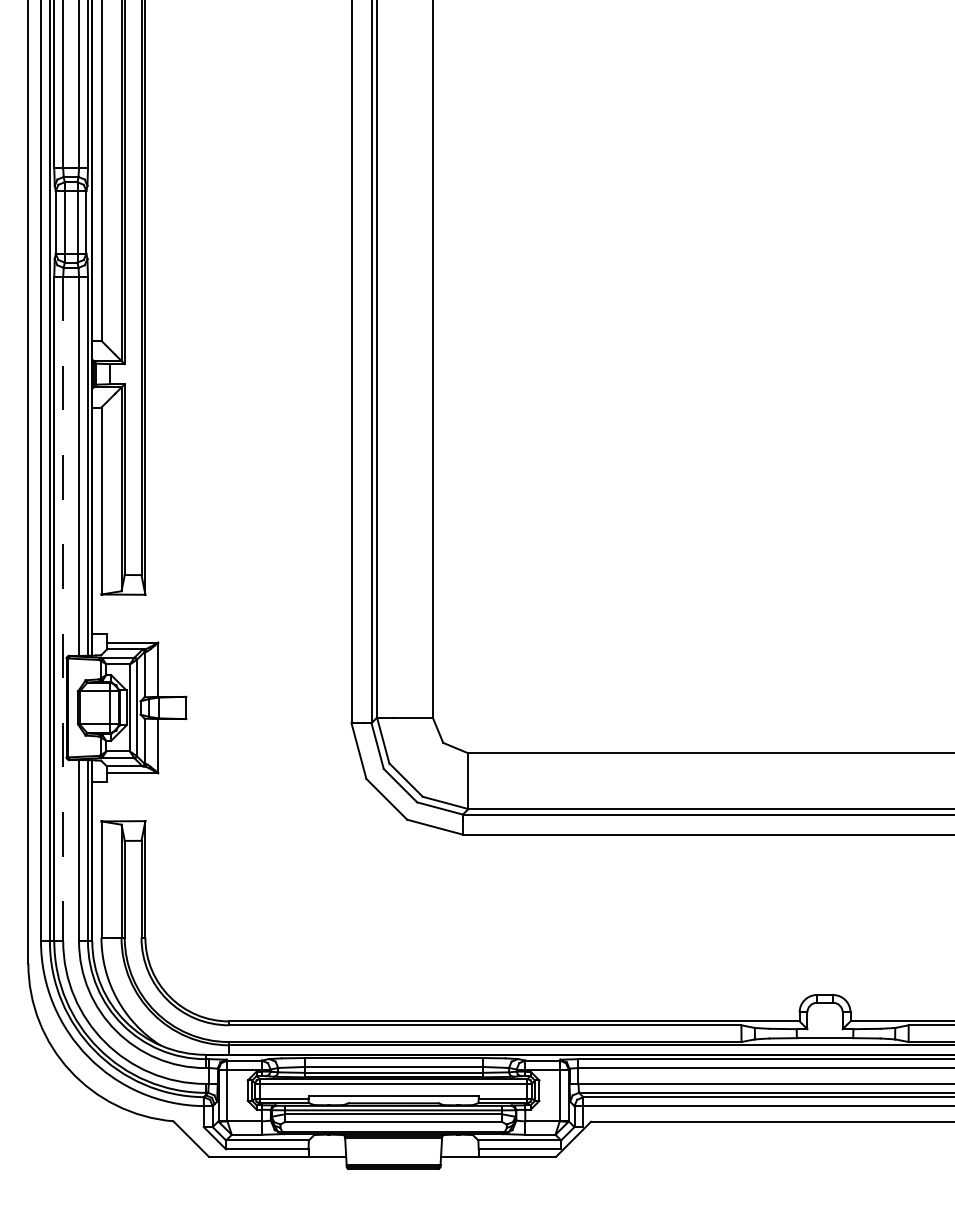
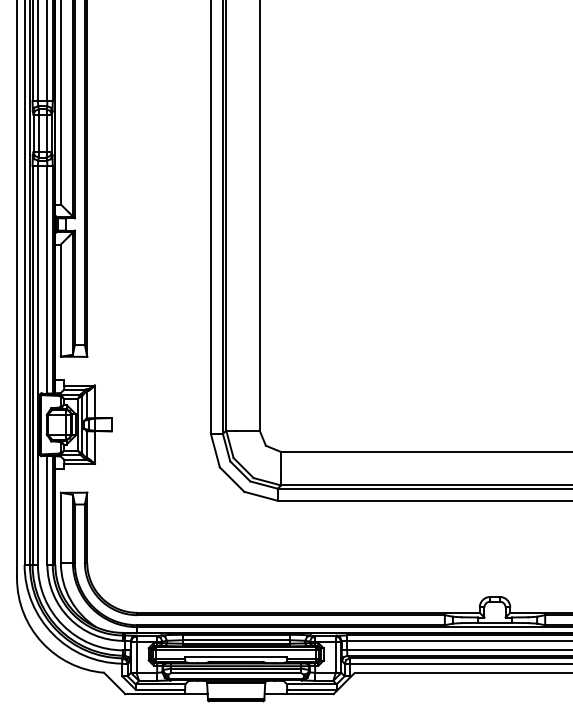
line: (62, 609) -> (37, 365), dashed -> solid

